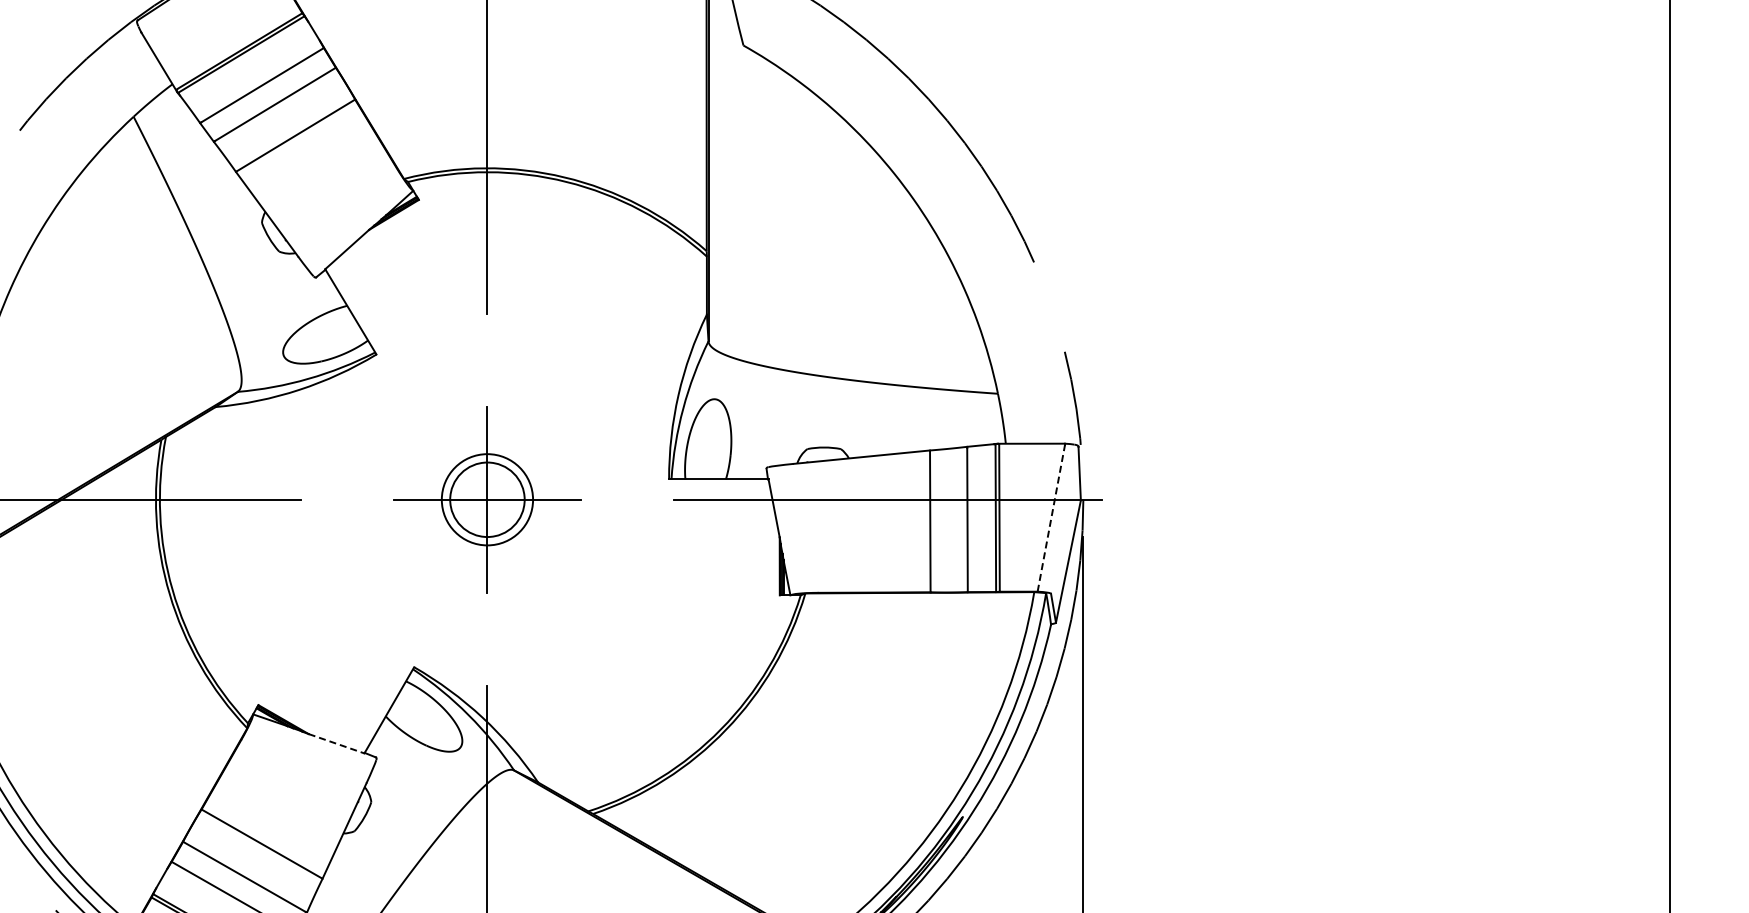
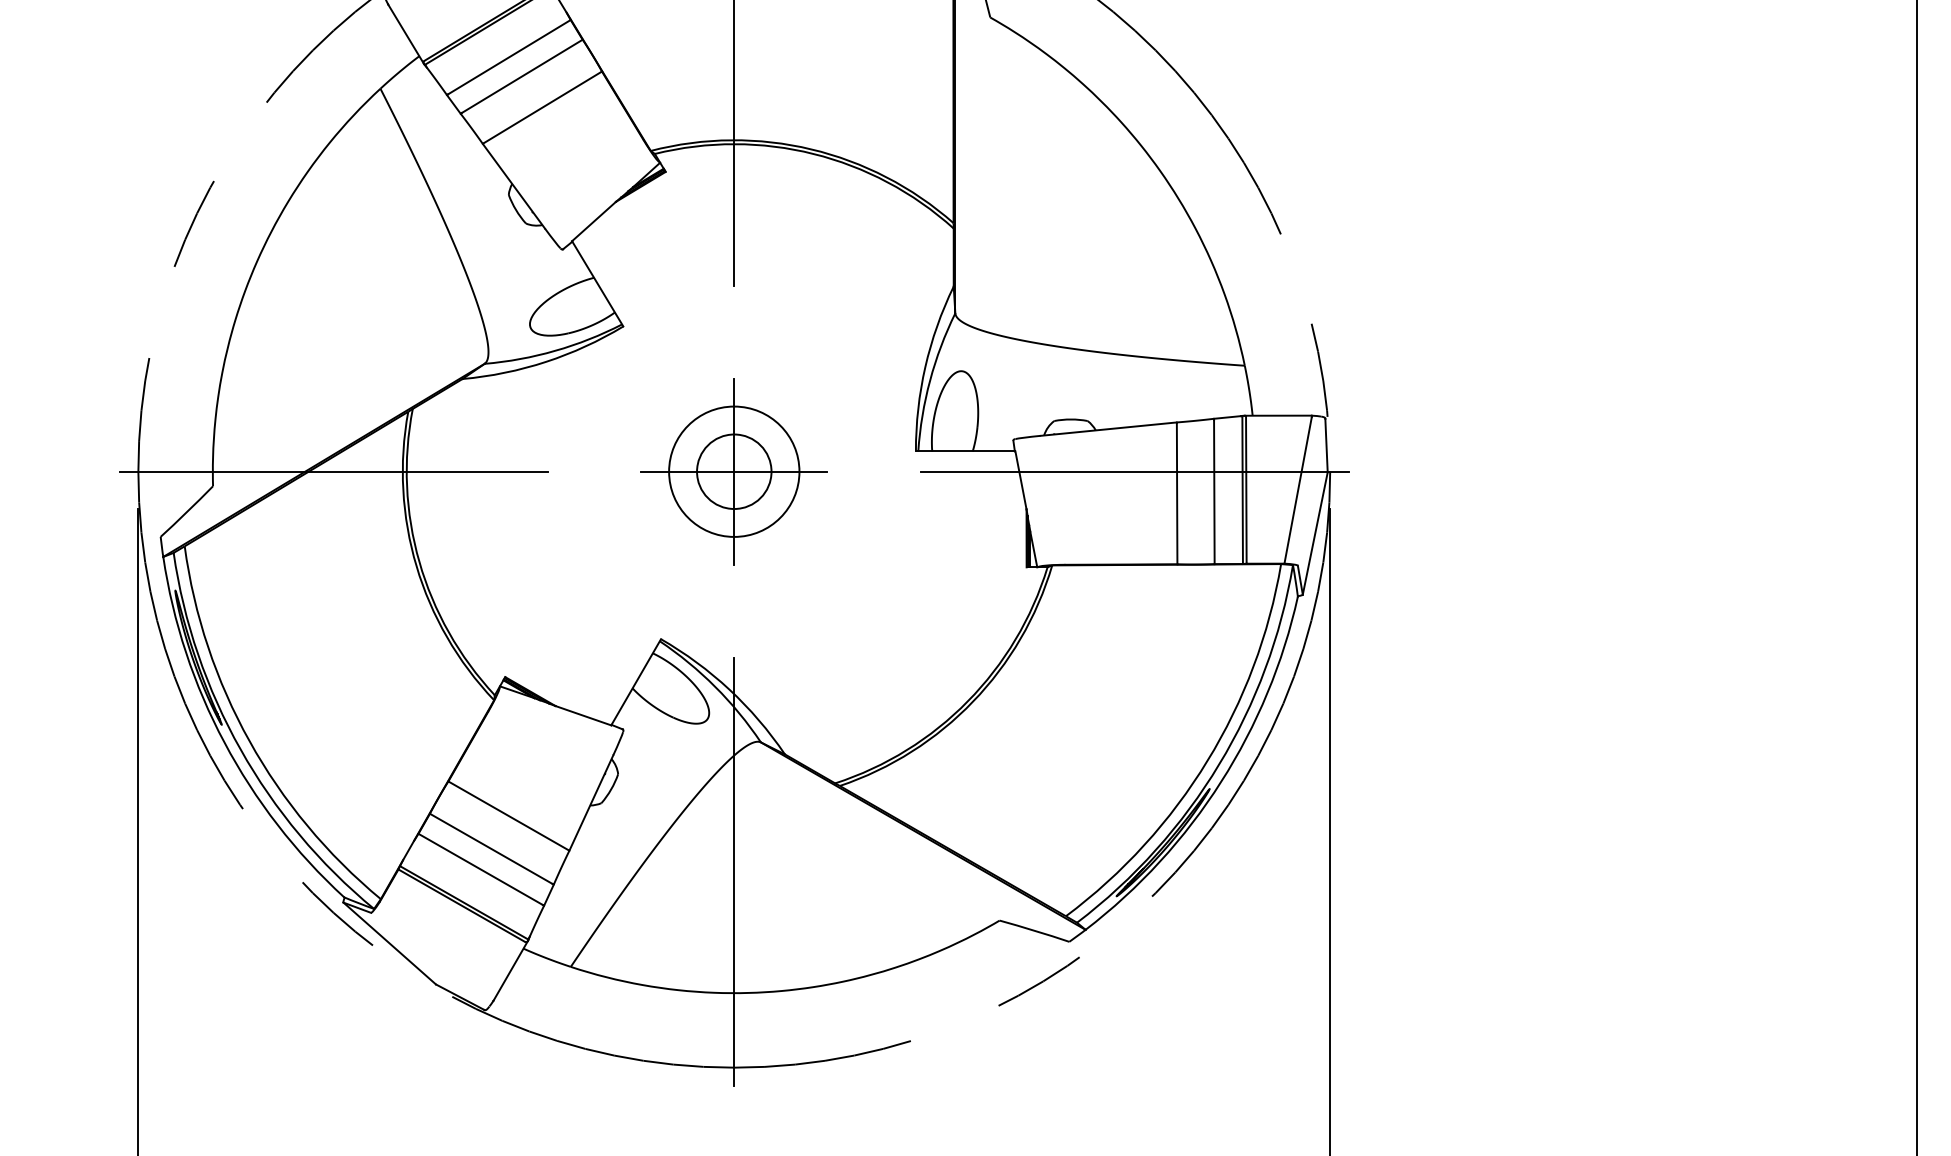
circle: (487, 499) -> (734, 471), size x1.43
line: (1051, 518) -> (1298, 490), dashed -> solid
line: (336, 743) -> (583, 715), dashed -> solid

